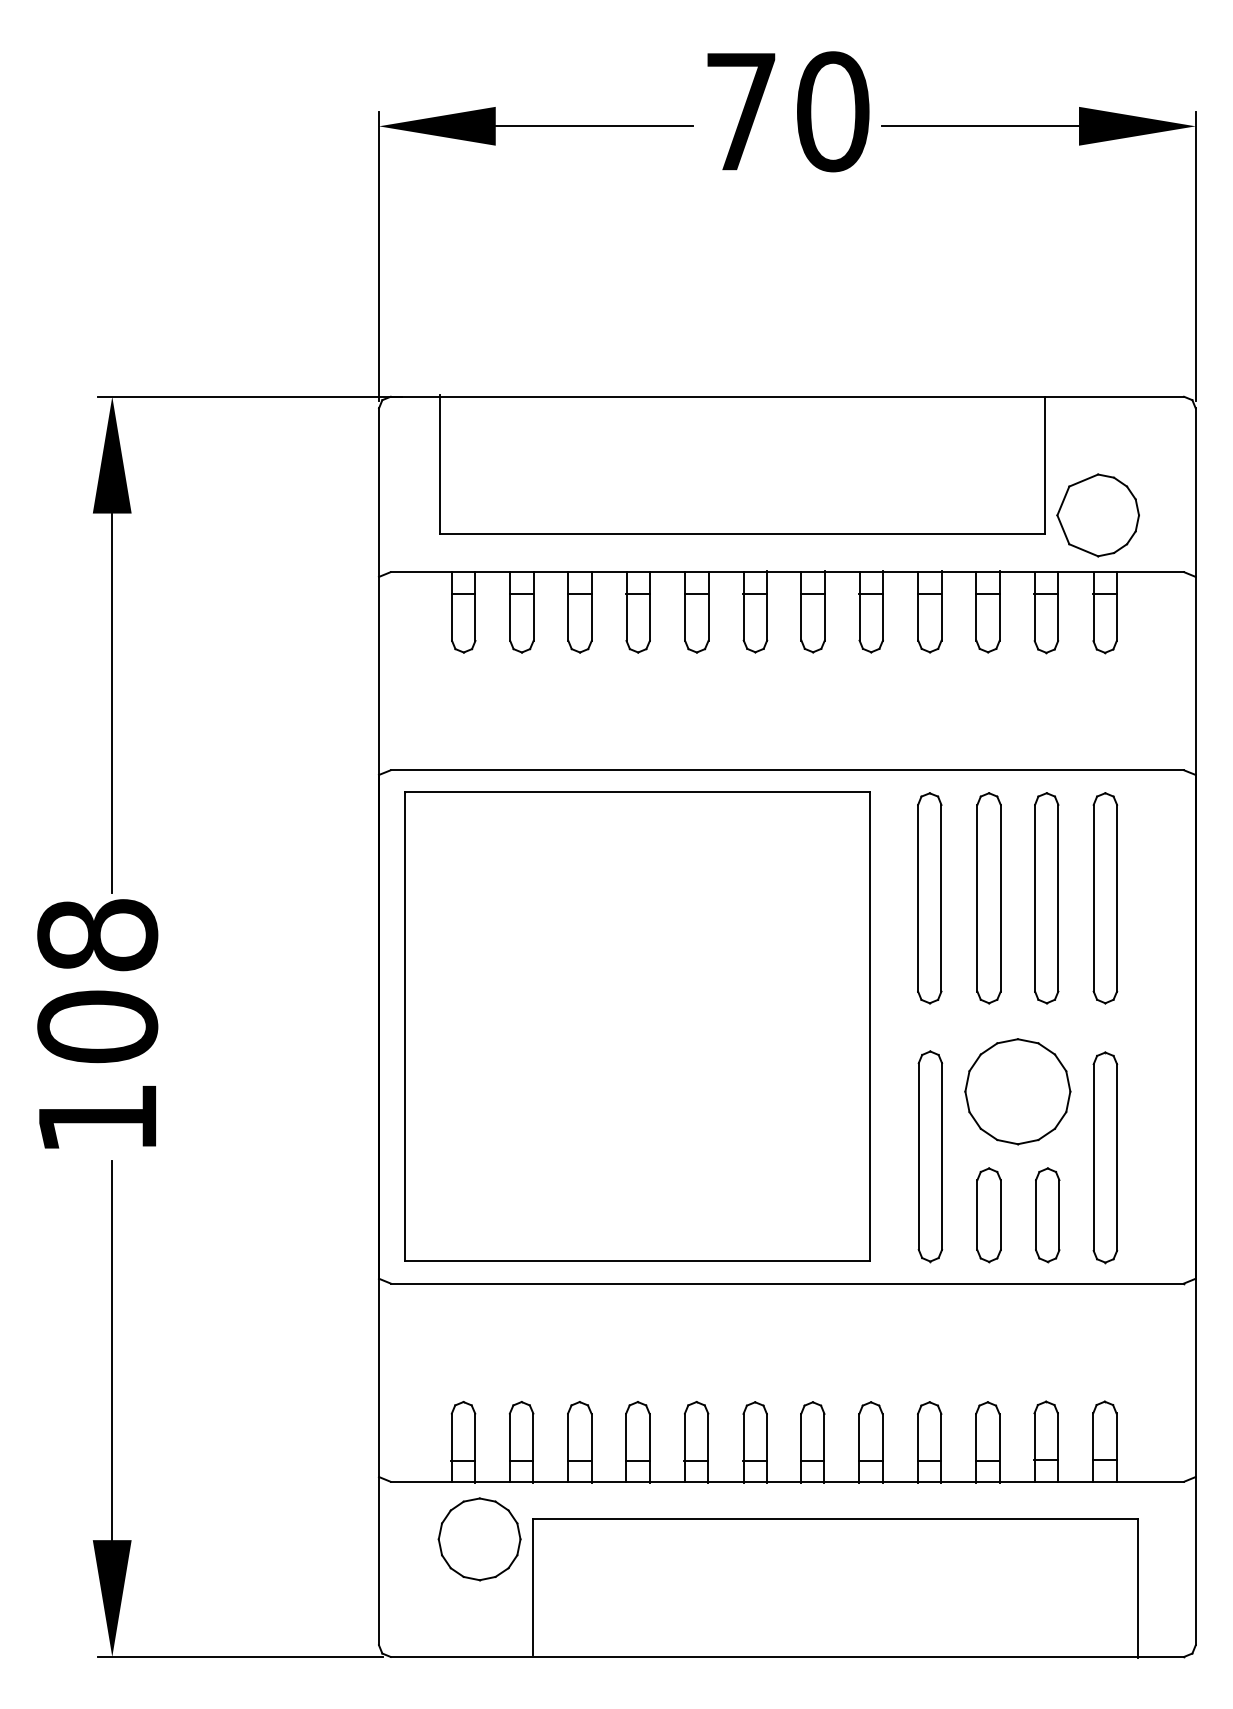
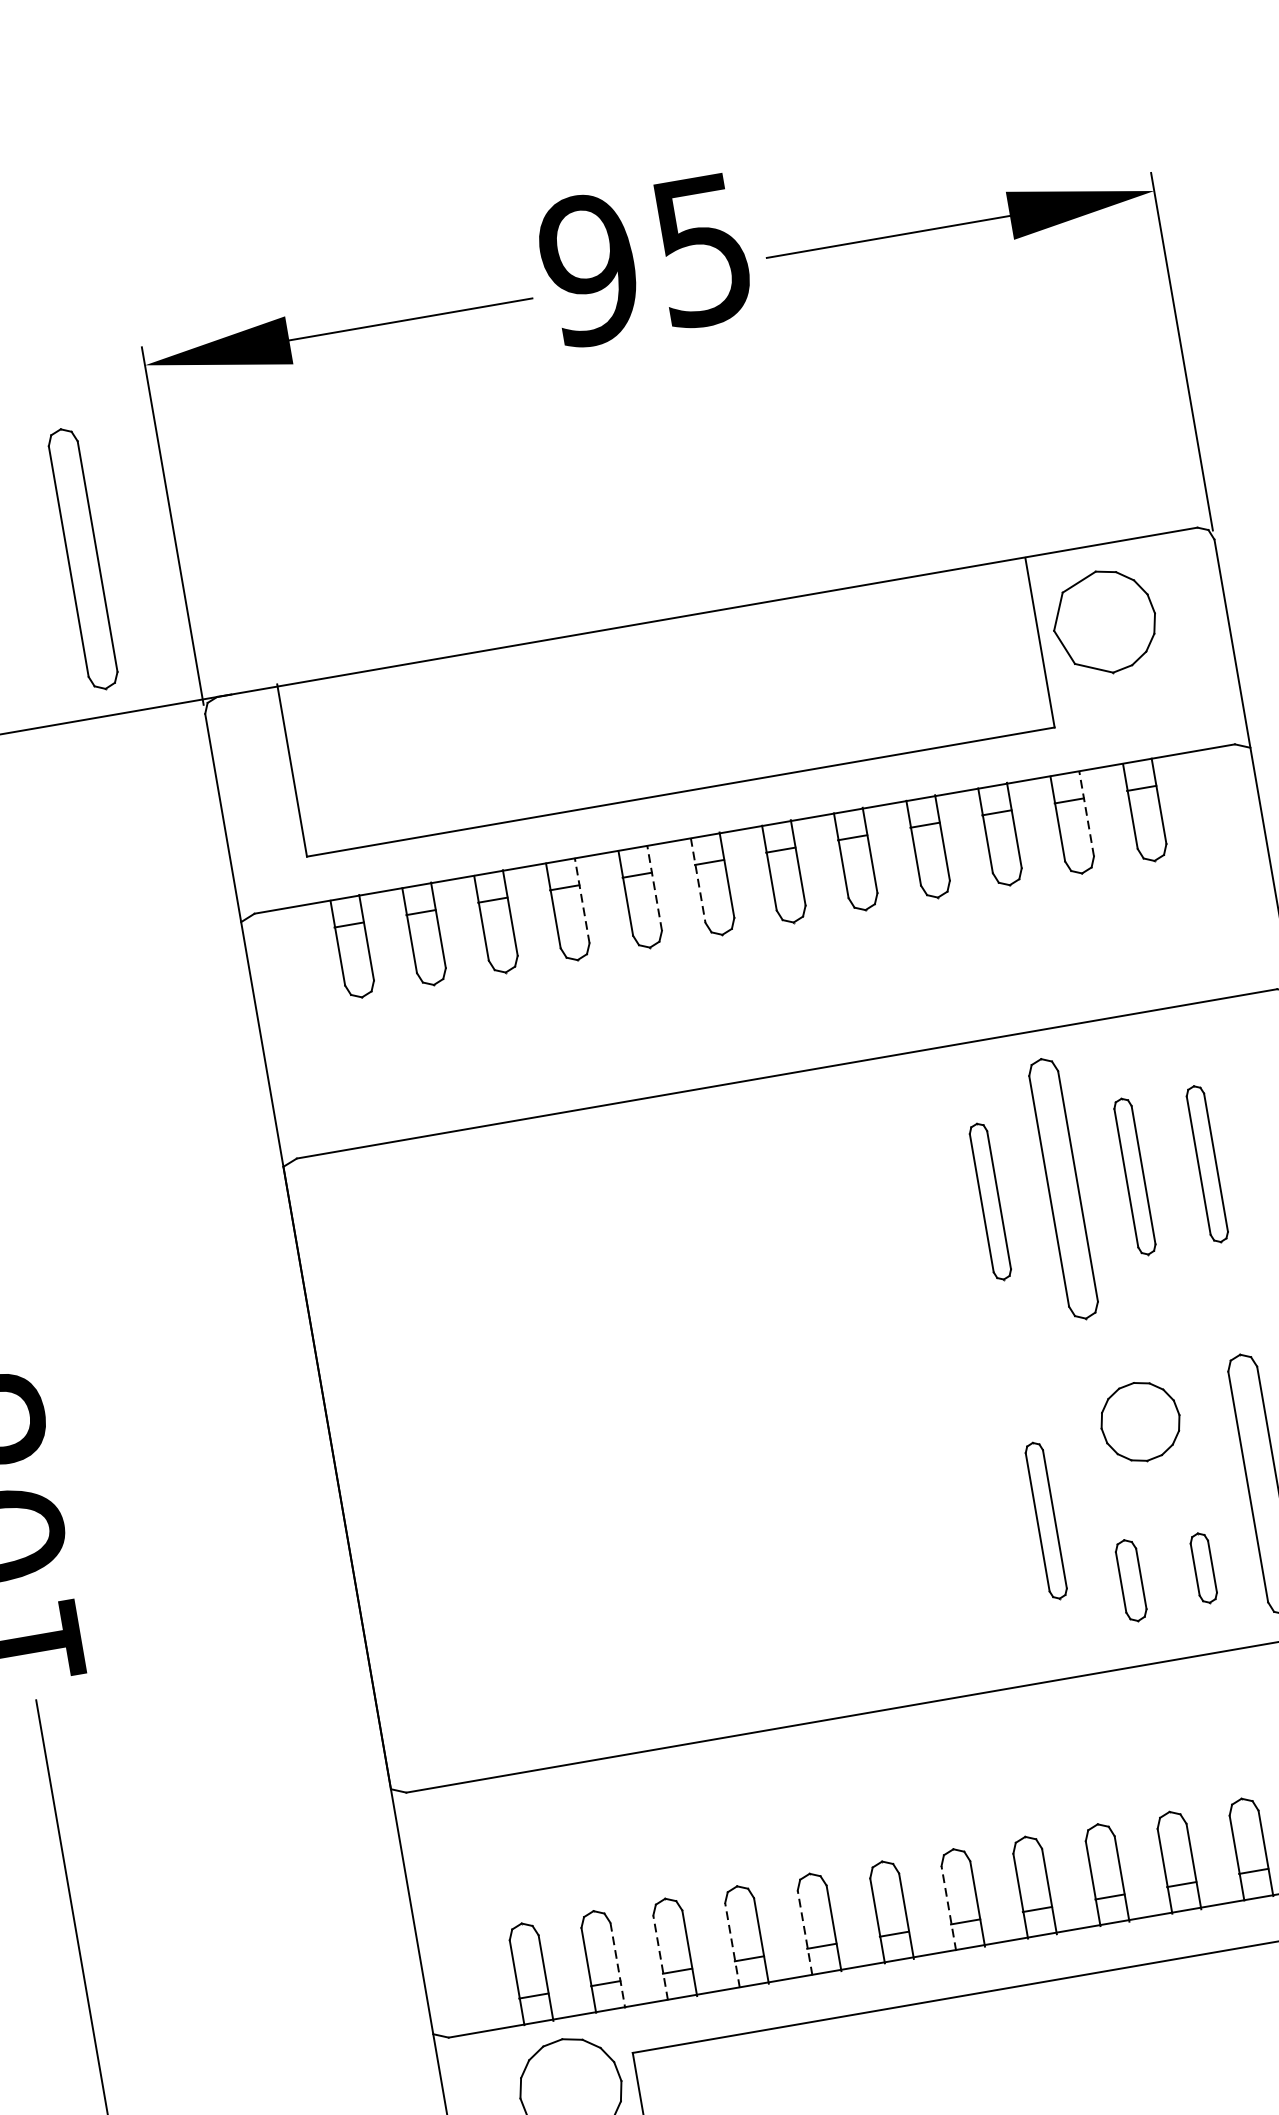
text: (786, 111) -> (645, 260), 70 -> 95
part: (303, 270) -> (82, 559), added
part: (1097, 515) -> (1103, 622), moved
line: (649, 606) -> (581, 900), solid -> dashed
line: (708, 606) -> (654, 888), solid -> dashed
line: (743, 606) -> (697, 880), solid -> dashed
line: (1058, 606) -> (1087, 813), solid -> dashed
part: (929, 898) -> (990, 1201), size x0.6
part: (1046, 898) -> (1134, 1176), size x0.6
part: (1105, 898) -> (1207, 1164), size x0.6
part: (637, 1026) -> (656, 1422), removed
part: (1017, 1091) -> (1139, 1421), size x0.6
part: (930, 1156) -> (1046, 1520), size x0.6
part: (988, 1215) -> (1130, 1581), size x0.7
part: (1047, 1215) -> (1203, 1568), size x0.6
line: (568, 1447) -> (661, 1957), solid -> dashed
line: (626, 1447) -> (732, 1944), solid -> dashed
line: (684, 1447) -> (804, 1932), solid -> dashed
line: (801, 1447) -> (949, 1907), solid -> dashed
line: (533, 1448) -> (618, 1966), solid -> dashed

